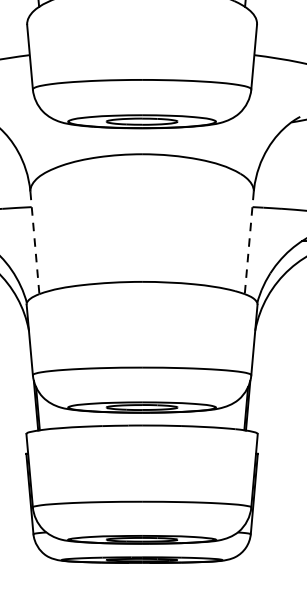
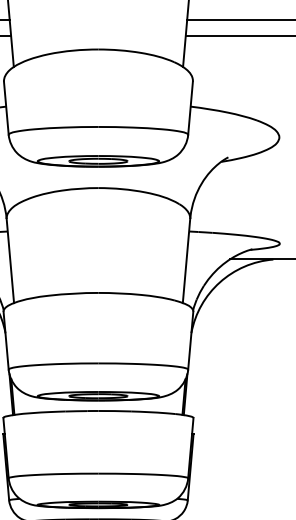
line: (35, 243) -> (10, 261), dashed -> solid
line: (249, 243) -> (186, 261), dashed -> solid

